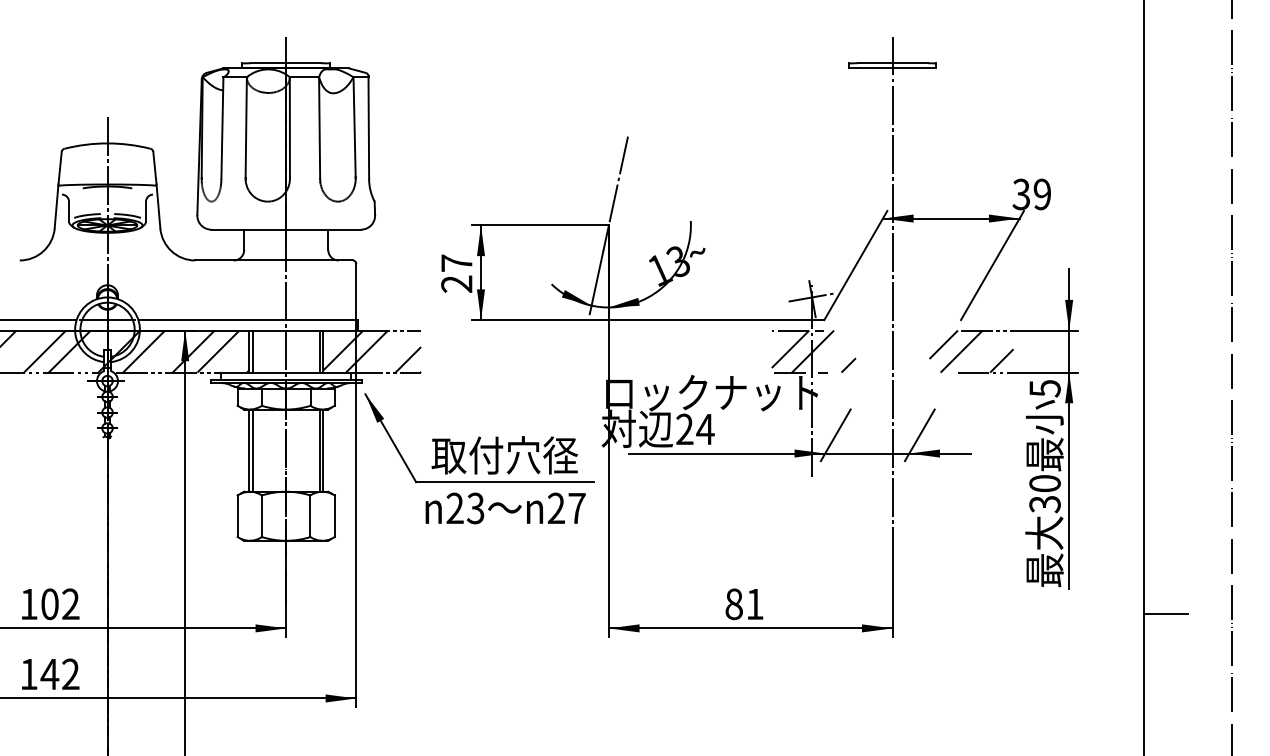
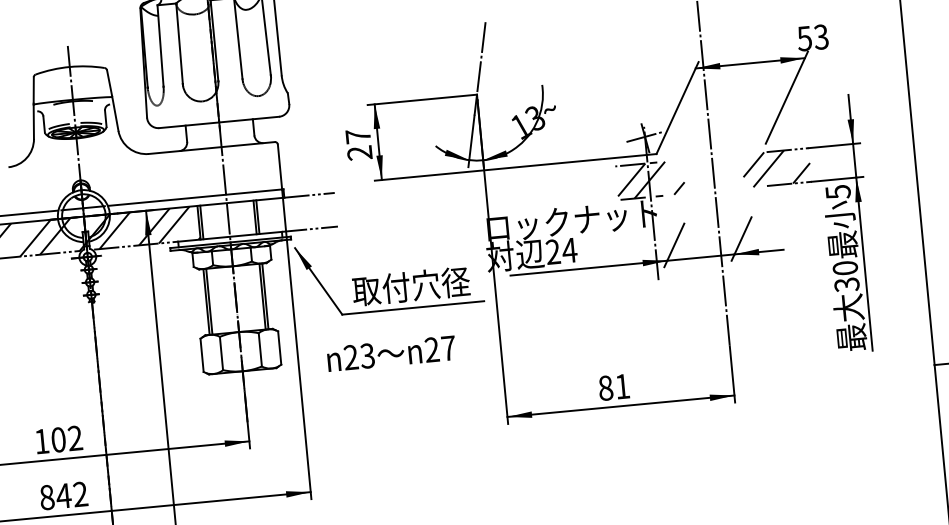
text: (1031, 194) -> (812, 37), 39 -> 53
hatch: (372, 351) -> (297, 213), removed
text: (505, 508) -> (391, 353), moved
text: (28, 674) -> (46, 497), 142 -> 842

